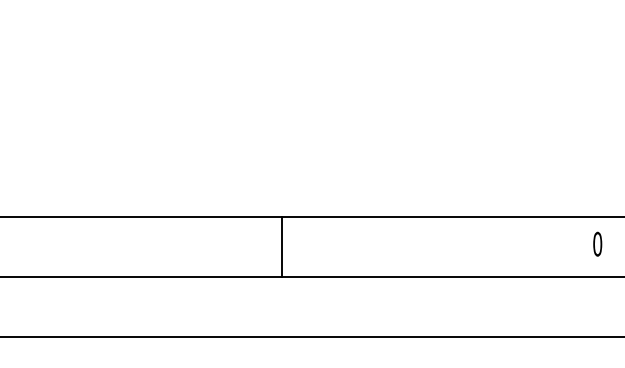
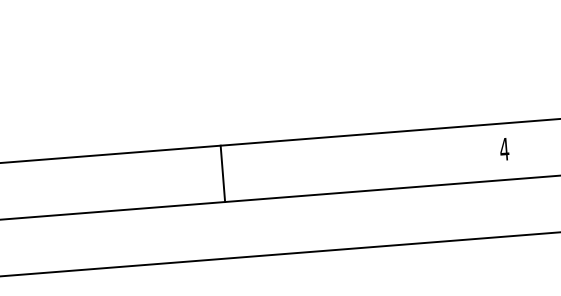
text: (597, 243) -> (504, 148), 0 -> 4
line: (281, 246) -> (222, 173), moved

